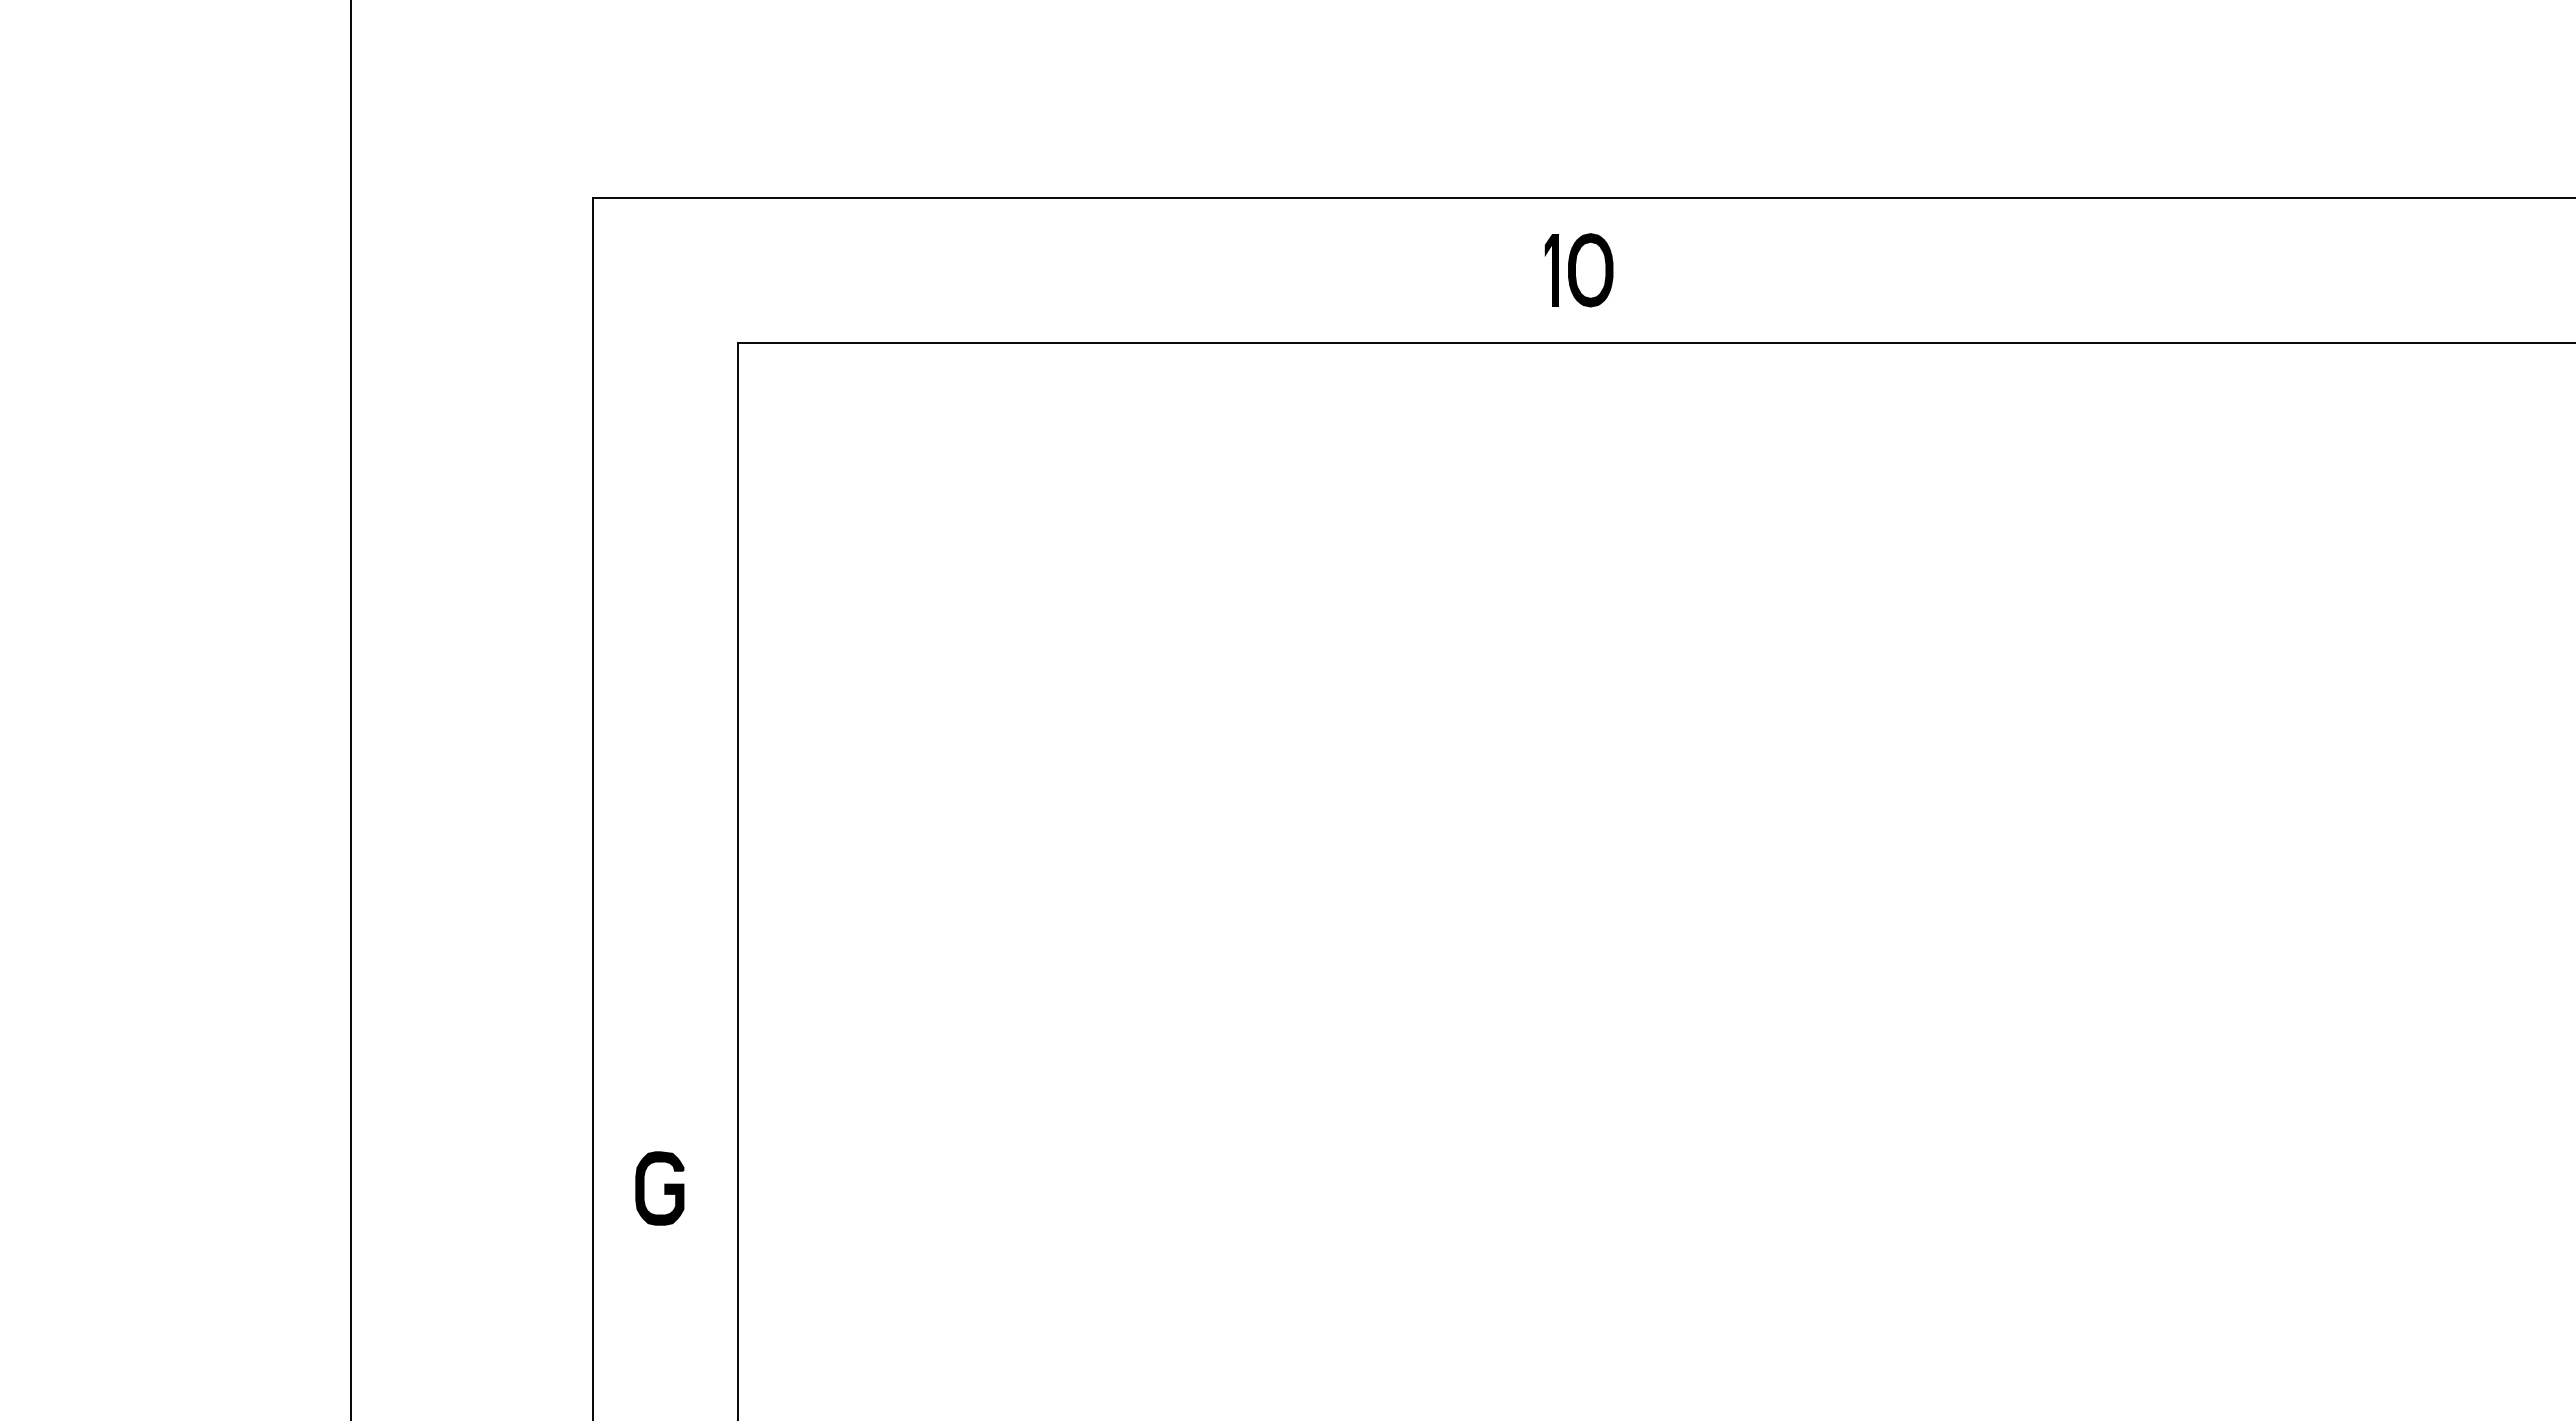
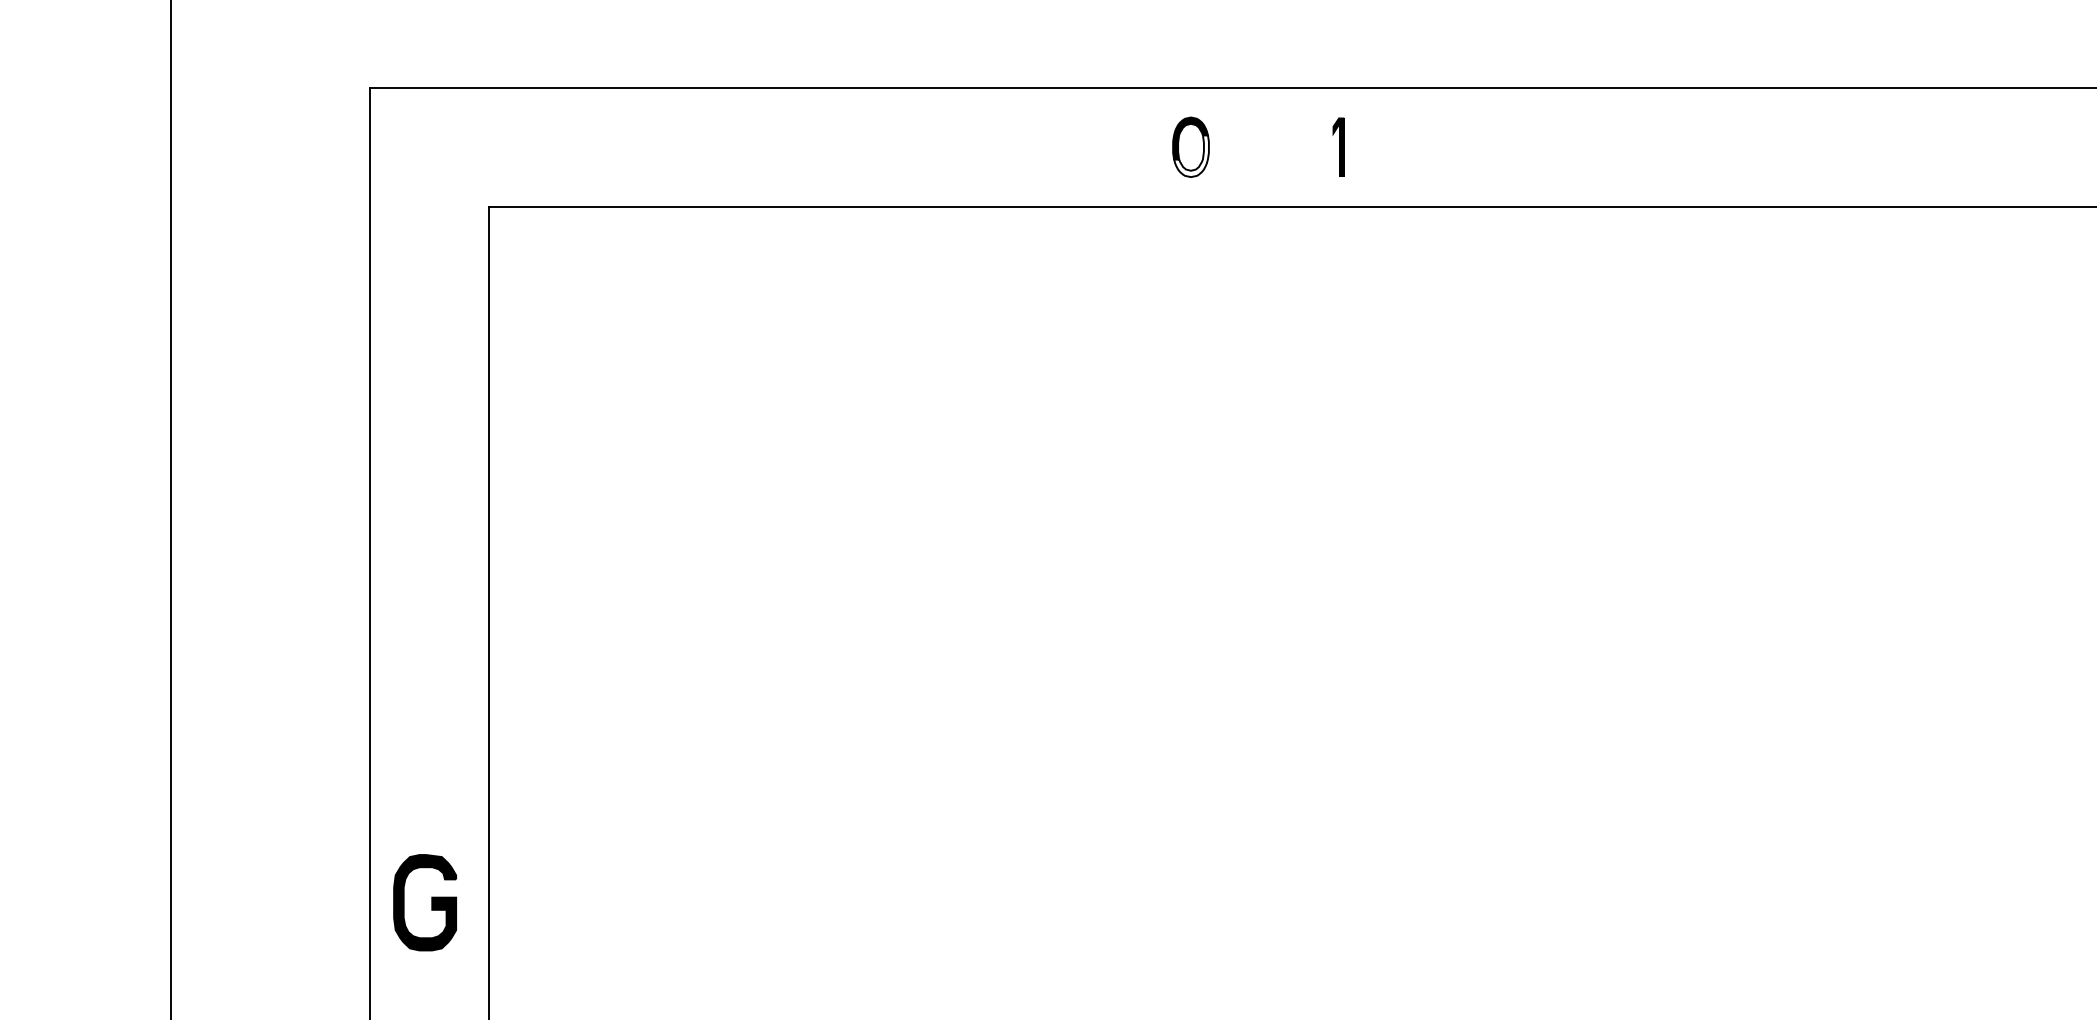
part: (1551, 270) -> (1338, 147), moved
fill: (1591, 280) -> (1191, 155), removed
part: (659, 1188) -> (424, 902), size x1.6

